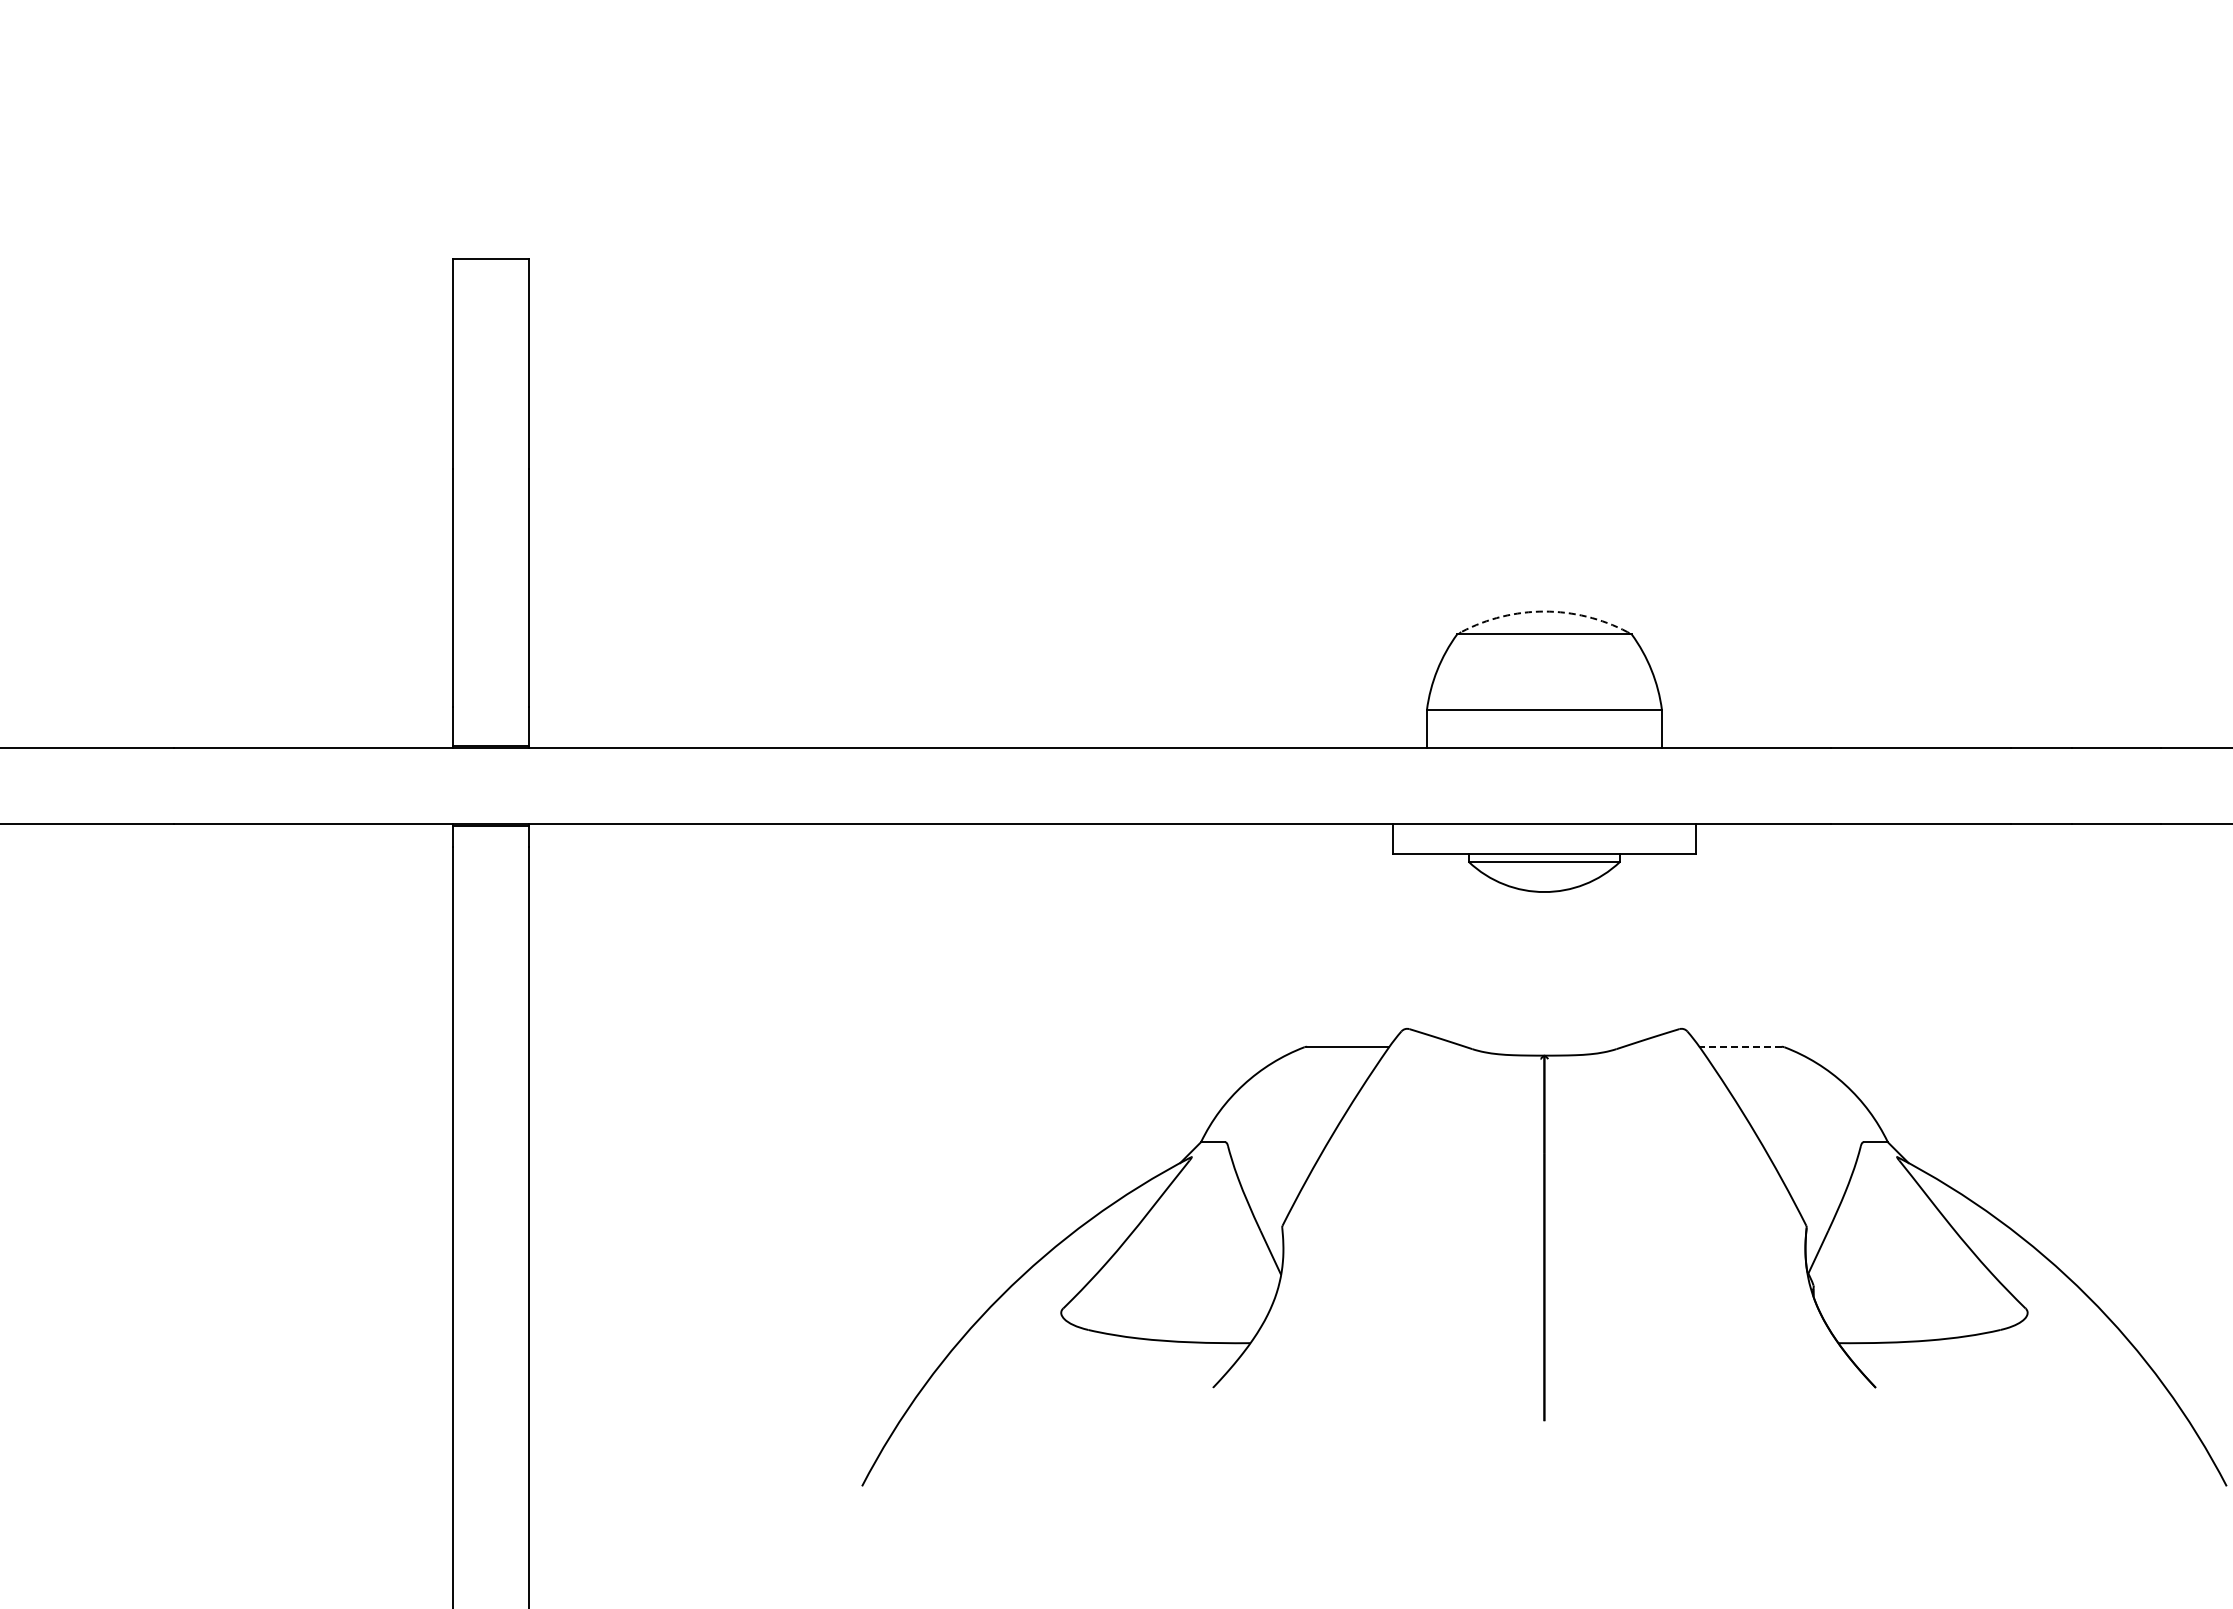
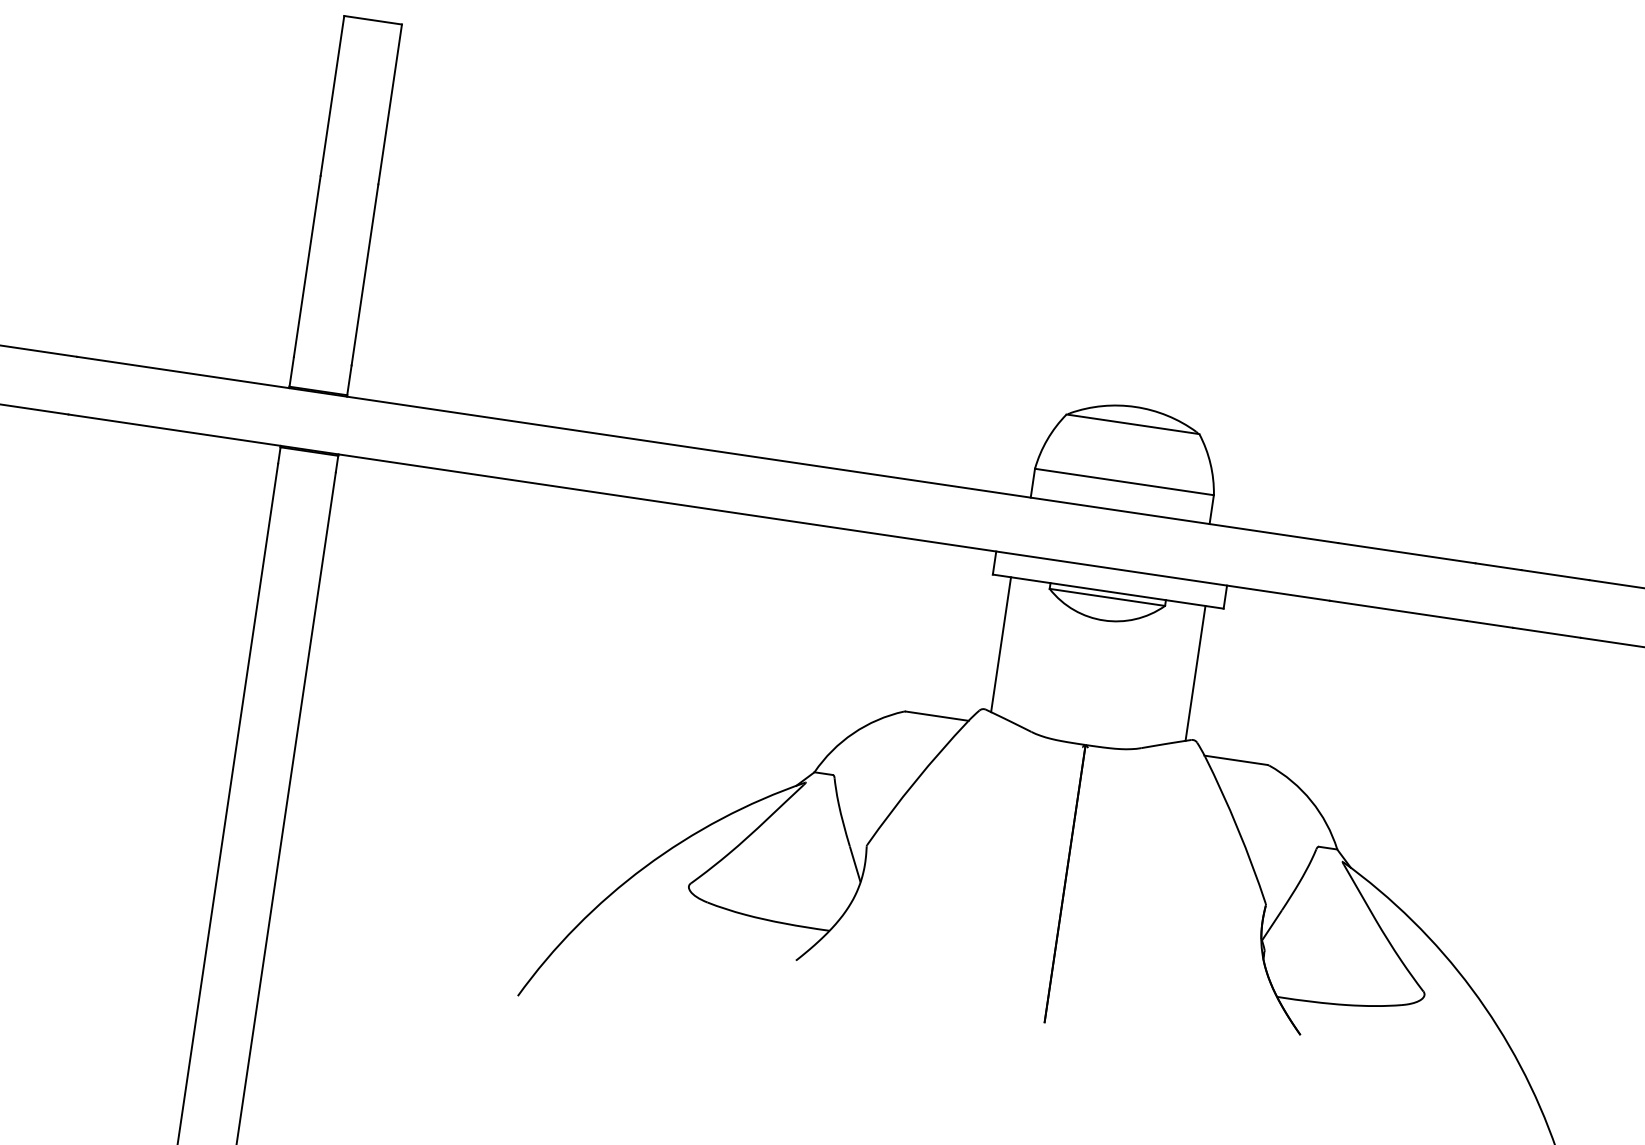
arc: (1544, 611) -> (1135, 406), dashed -> solid
line: (1416, 942) -> (1000, 644), added
line: (1672, 942) -> (1195, 673), added
line: (1740, 1046) -> (1235, 760), dashed -> solid

